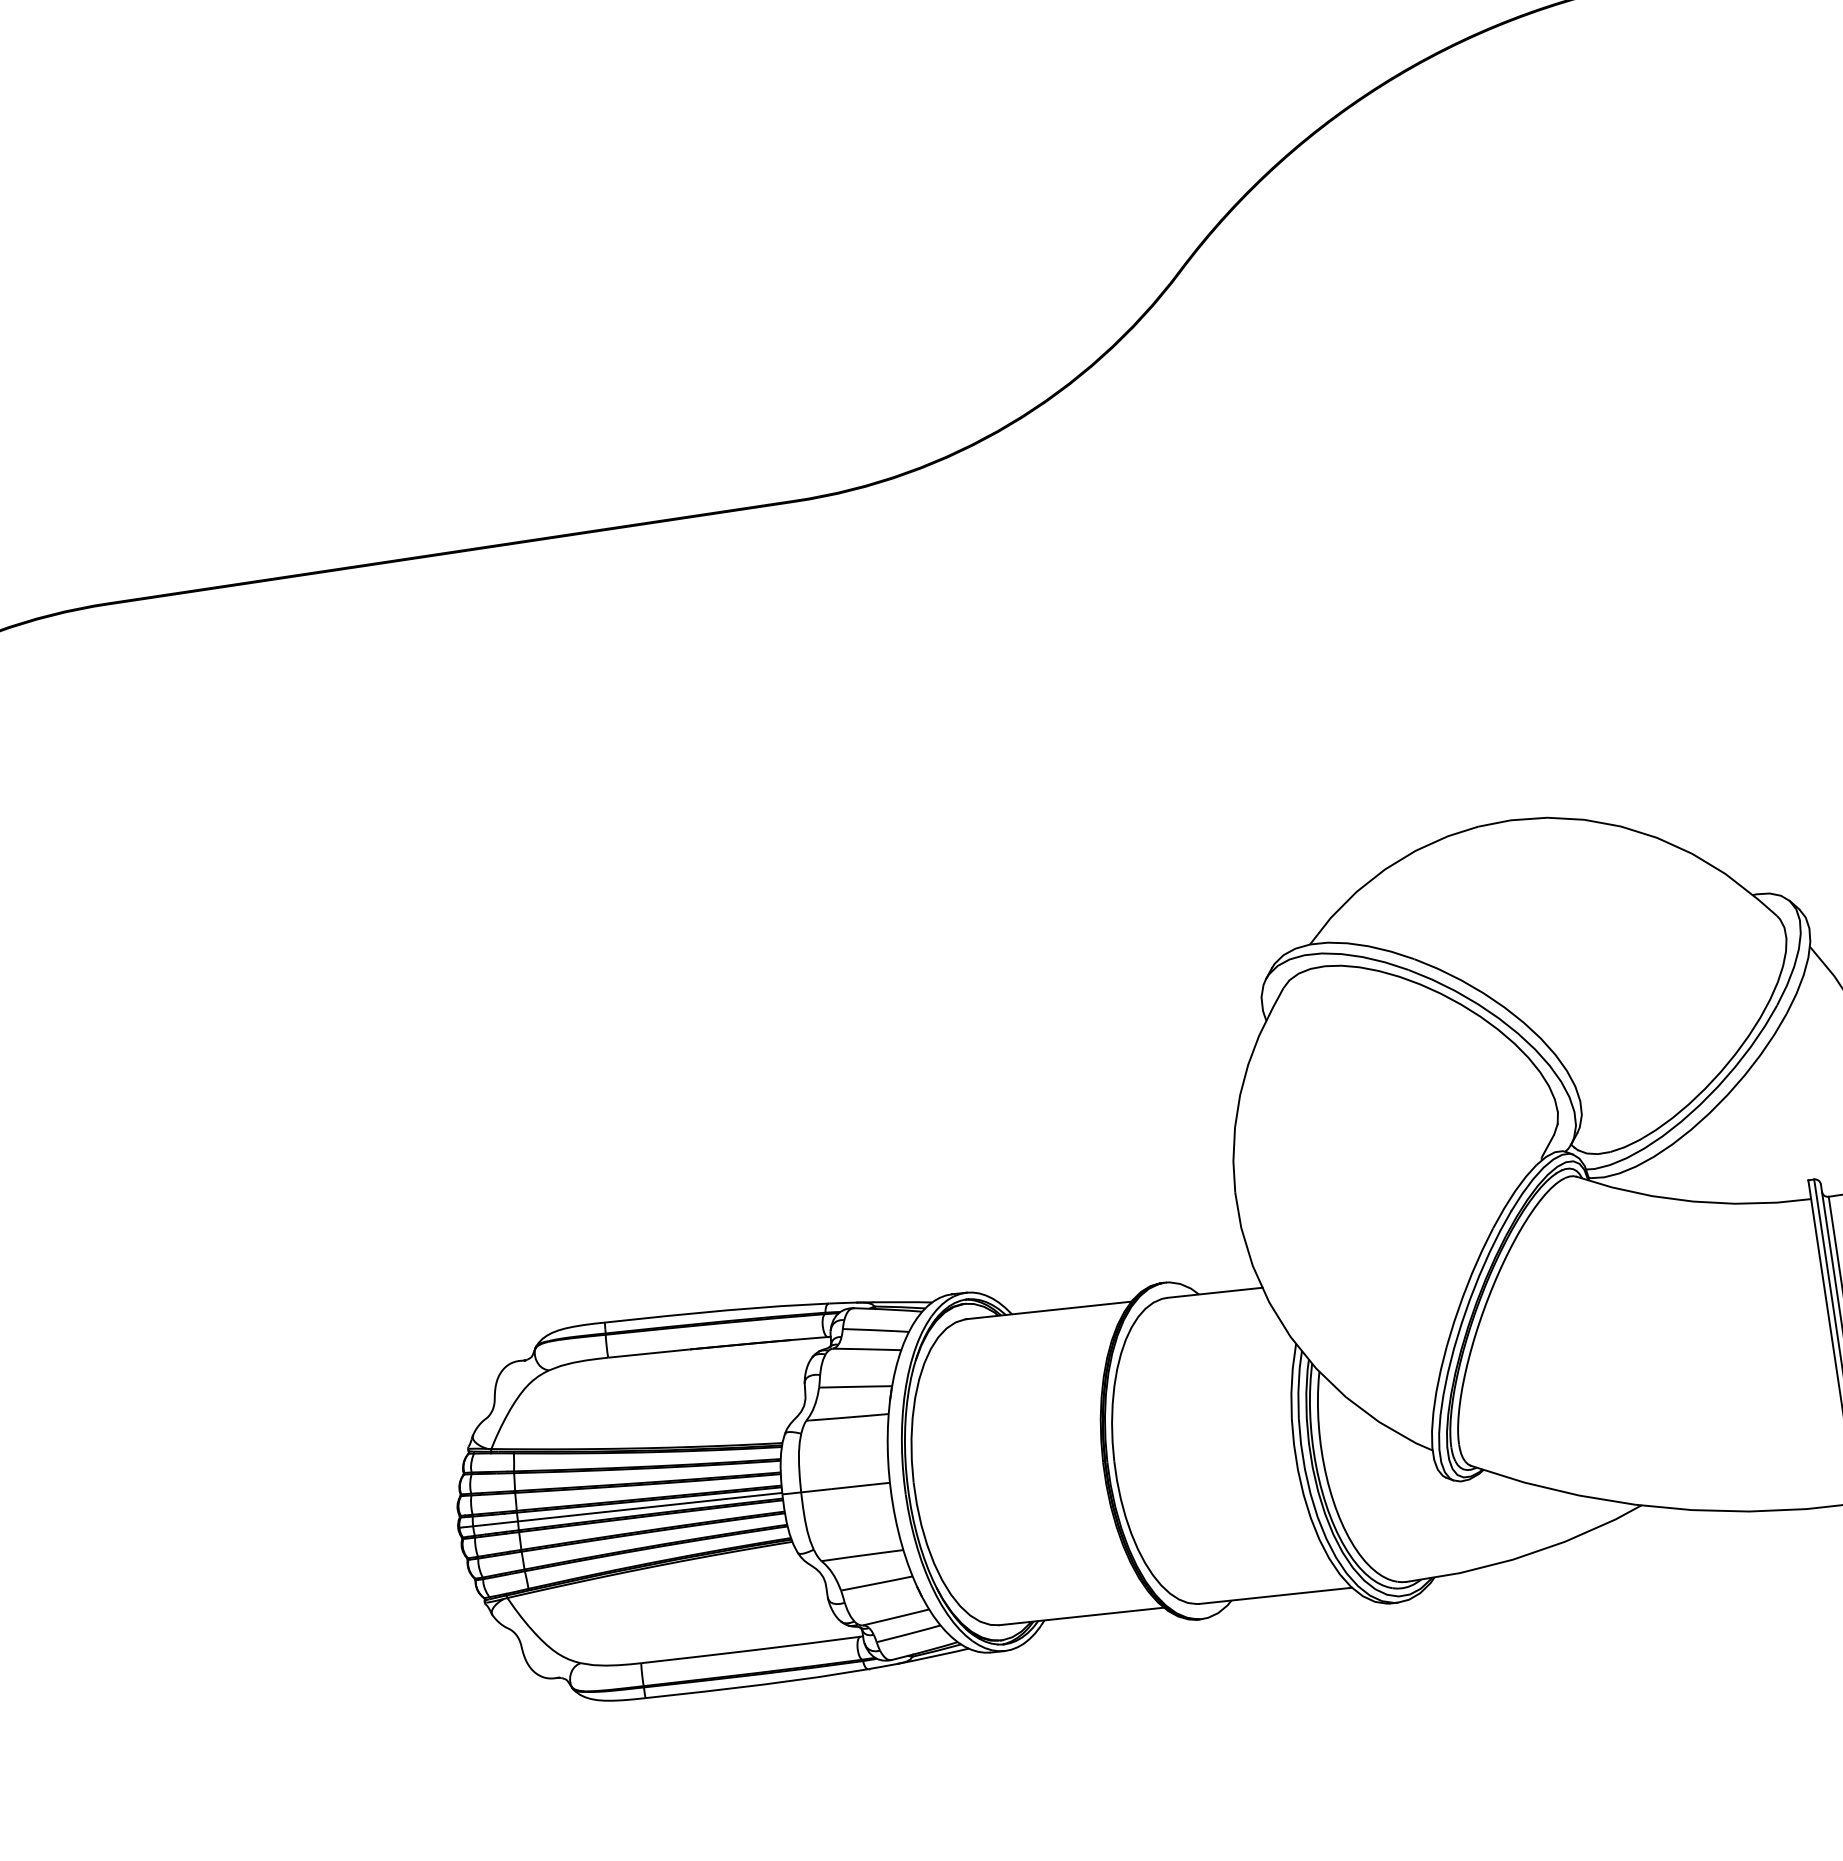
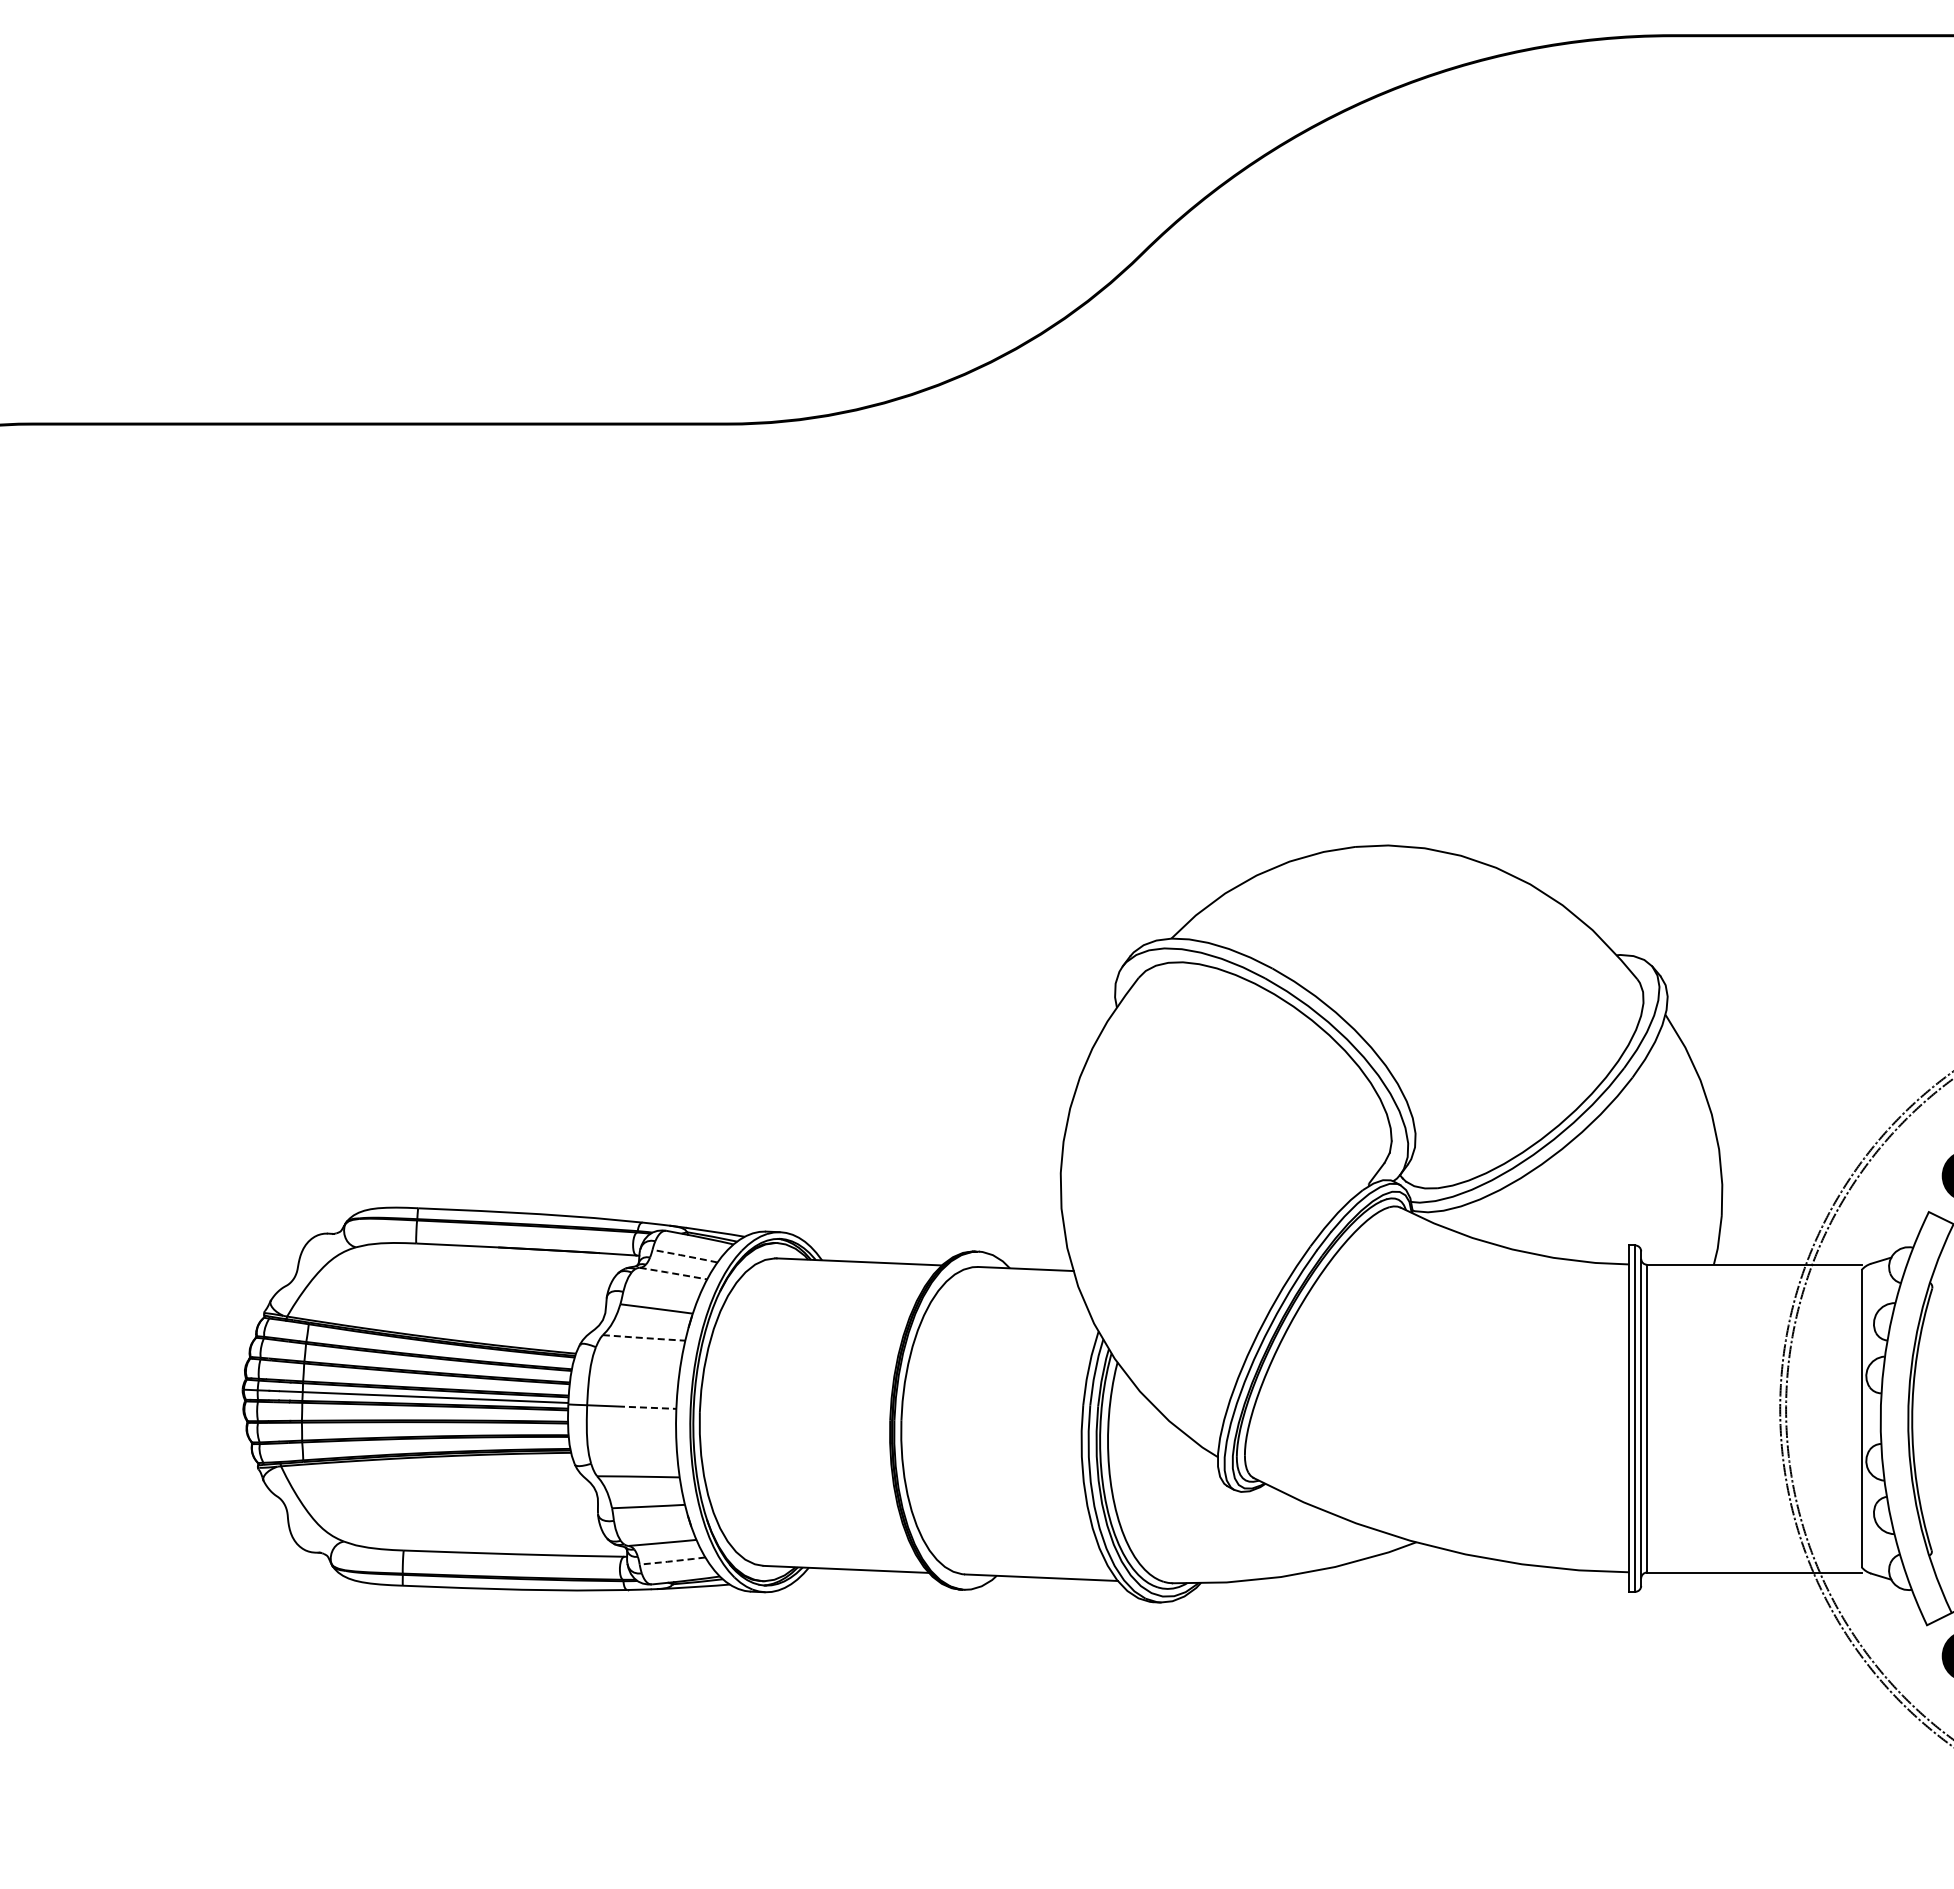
line: (875, 1329) -> (684, 1255), solid -> dashed
line: (867, 1349) -> (673, 1273), solid -> dashed
line: (848, 1417) -> (644, 1338), solid -> dashed
line: (862, 1485) -> (648, 1407), solid -> dashed
line: (908, 1634) -> (672, 1561), solid -> dashed

